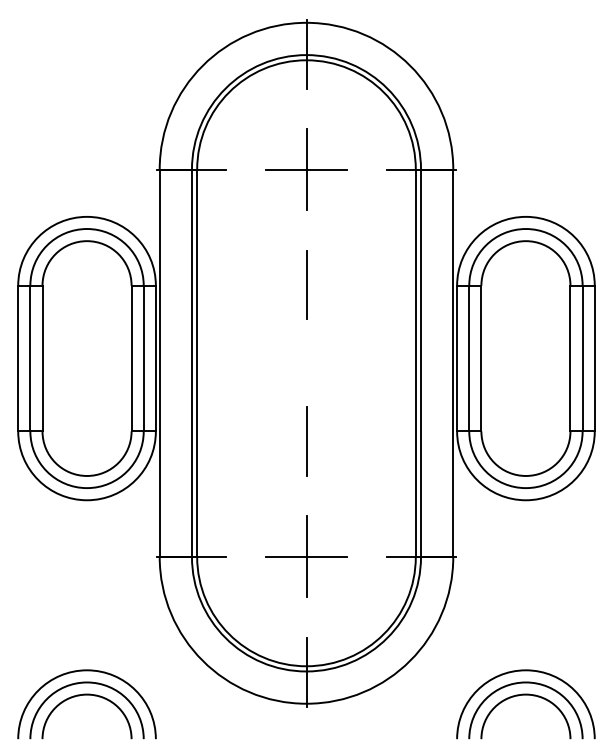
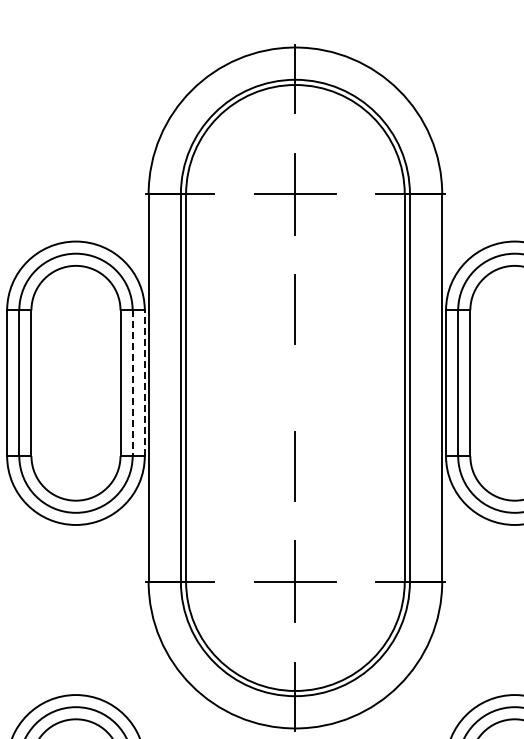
line: (143, 358) -> (132, 383), solid -> dashed
line: (155, 358) -> (144, 383), solid -> dashed

